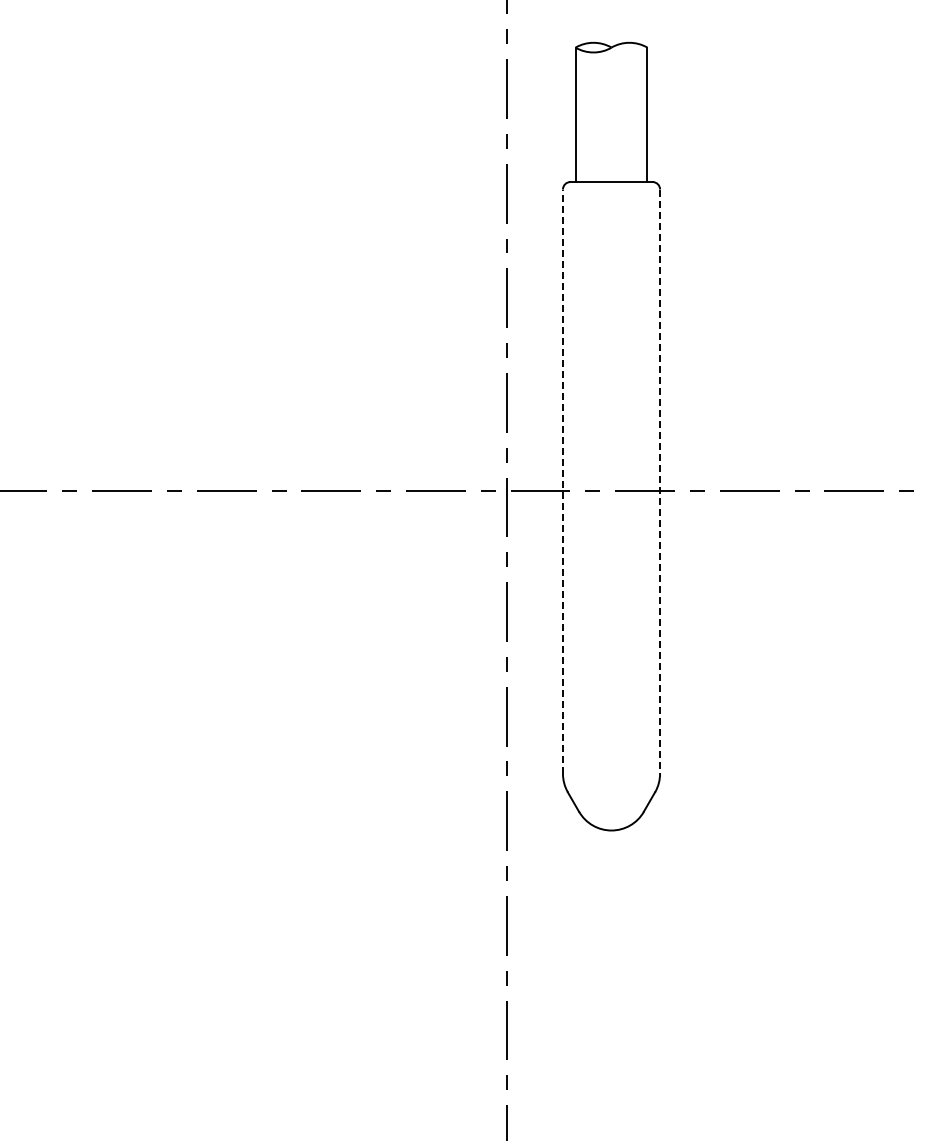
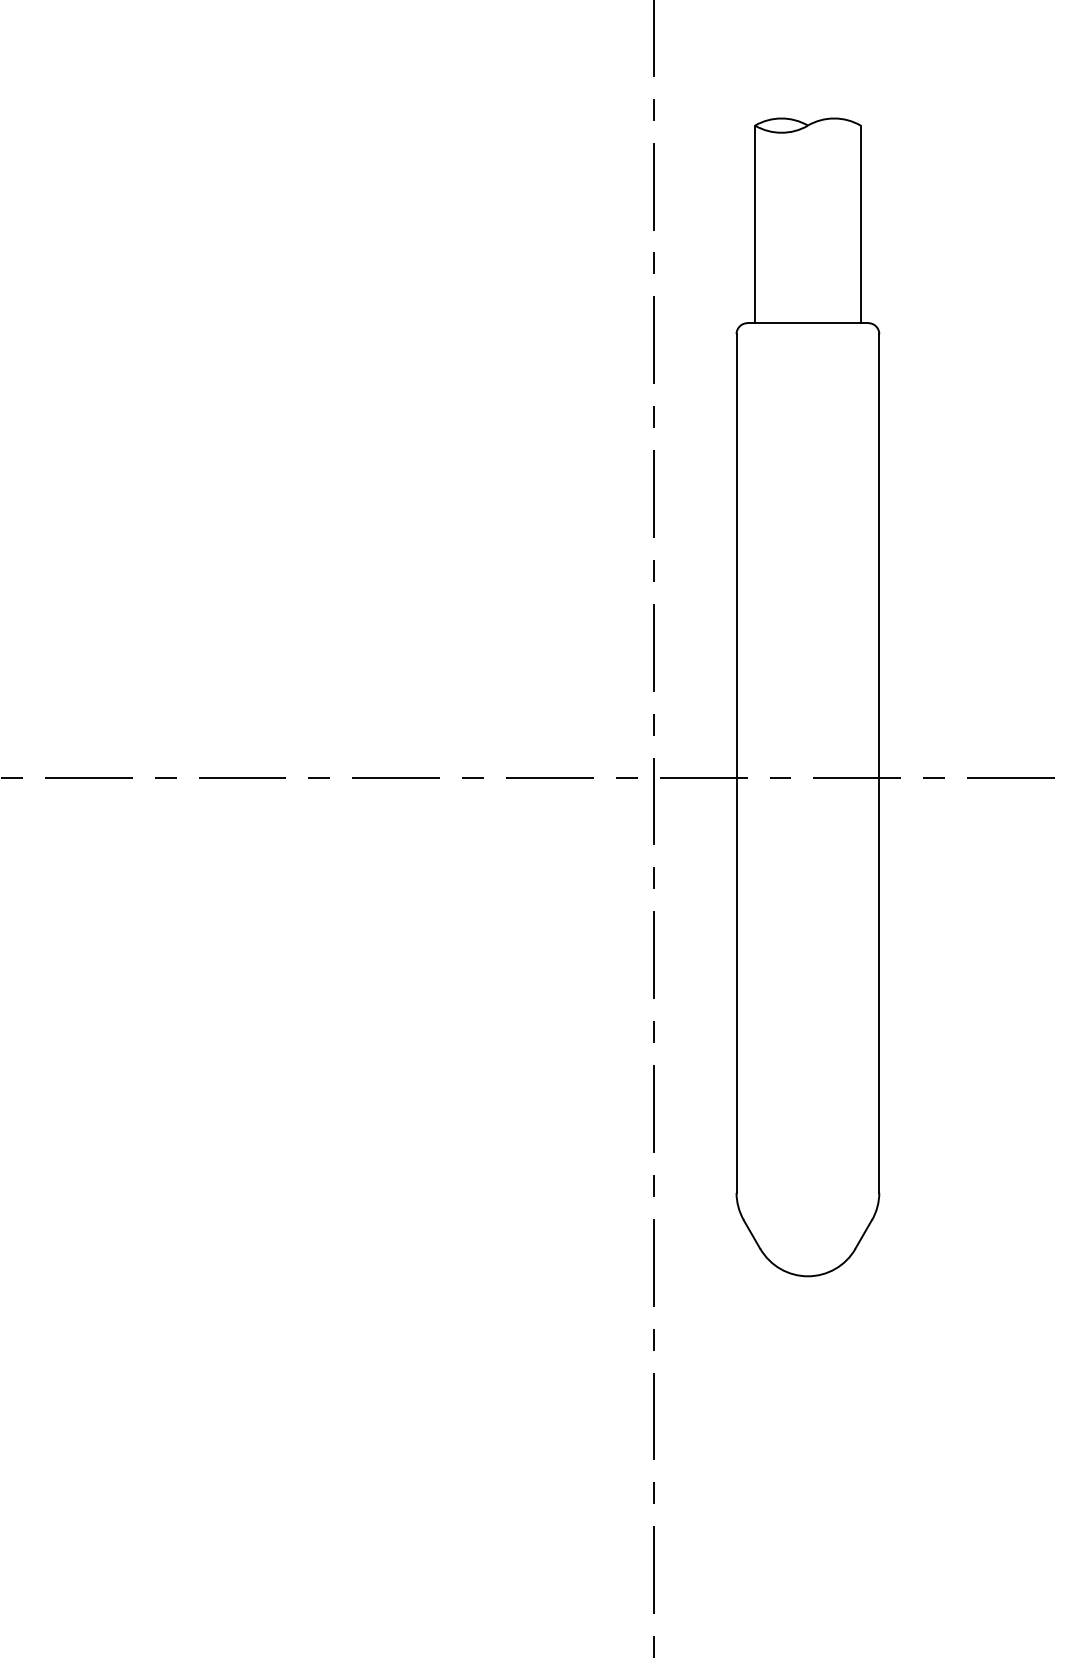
line: (562, 481) -> (735, 763), dashed -> solid
line: (660, 482) -> (879, 764), dashed -> solid

